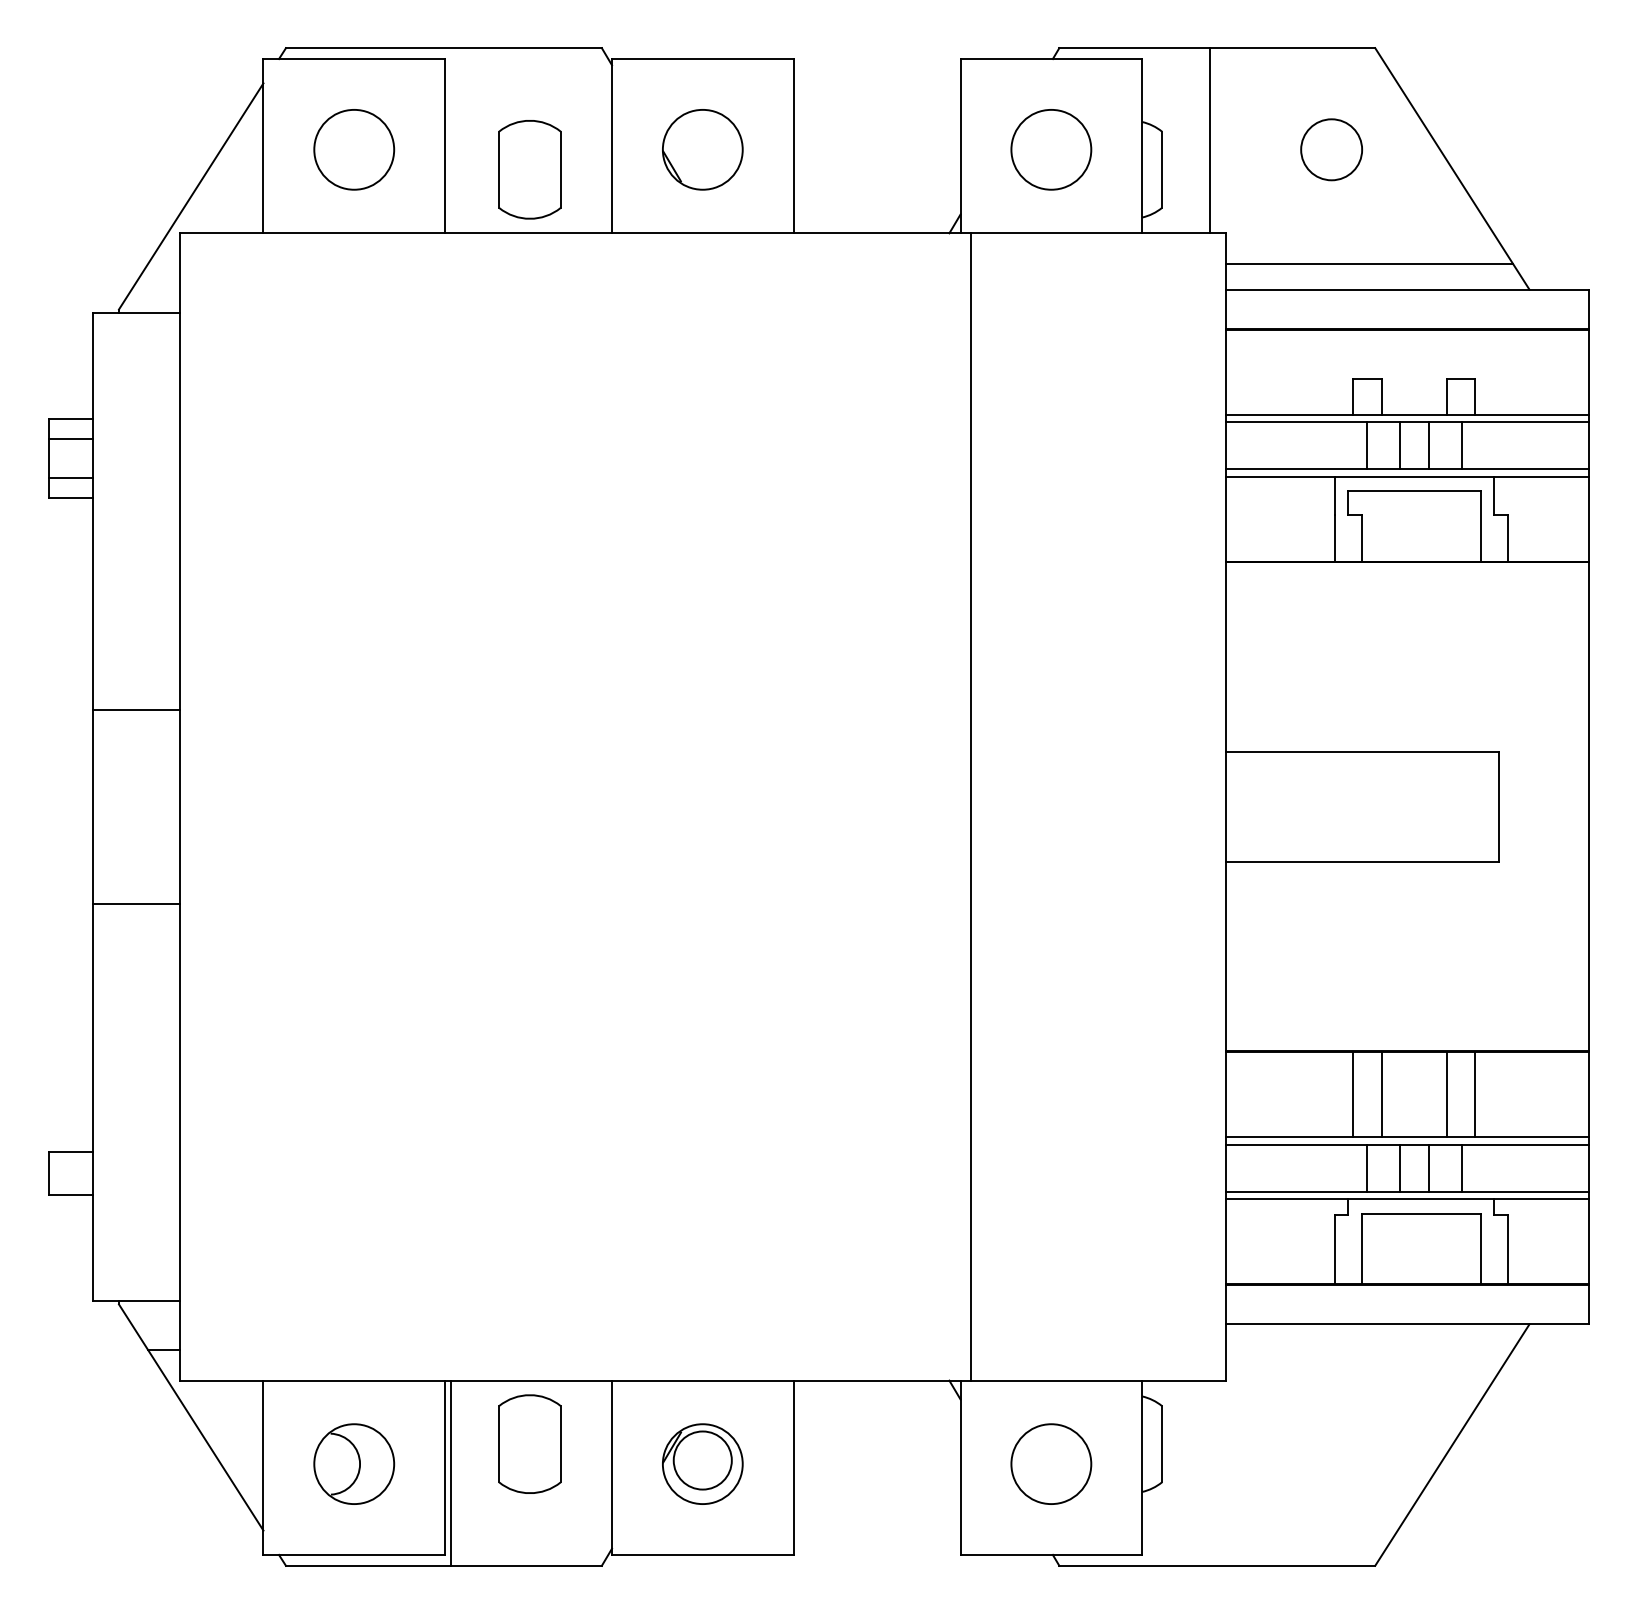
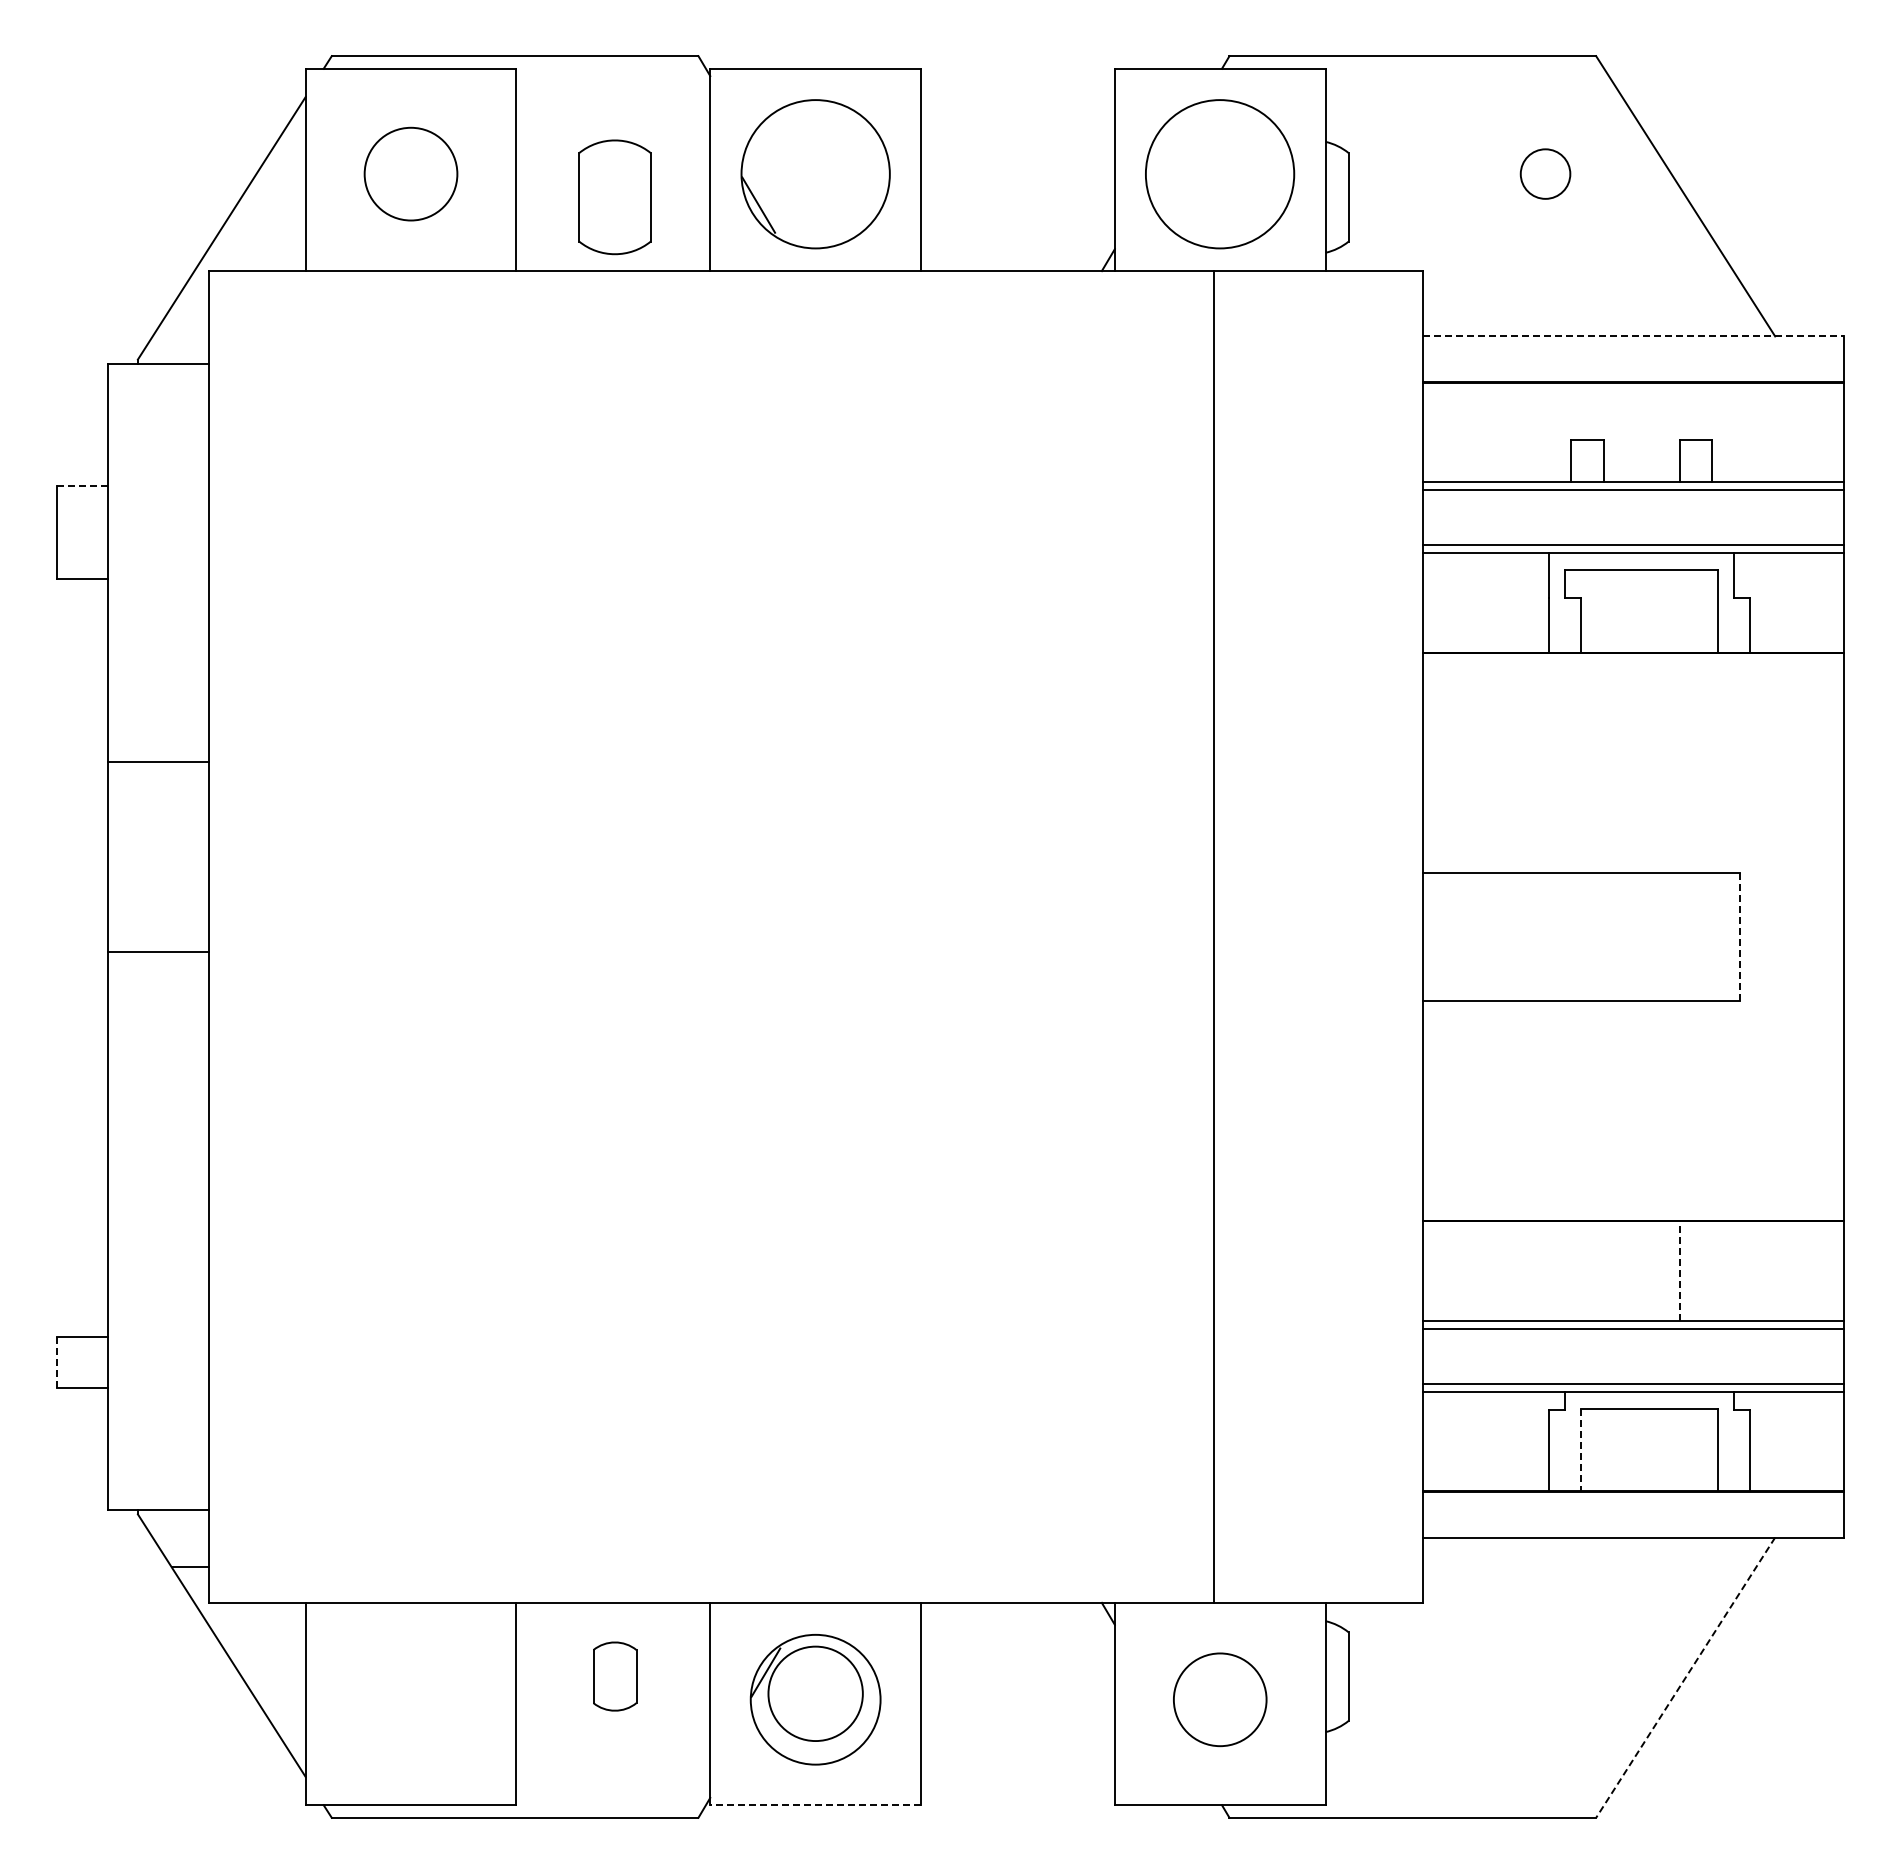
line: (1210, 140) -> (1404, 163), removed
part: (702, 149) -> (815, 173), size x1.6
circle: (1051, 149) -> (1220, 173), size x1.6
circle: (1331, 149) -> (1545, 173), size x0.7
line: (1369, 263) -> (1589, 306), removed
line: (1407, 289) -> (1633, 336), solid -> dashed
line: (71, 418) -> (82, 486), solid -> dashed
line: (71, 438) -> (82, 509), removed
line: (1366, 445) -> (1586, 517), removed
line: (1399, 445) -> (1624, 517), removed
line: (1428, 445) -> (1658, 517), removed
line: (1461, 445) -> (1696, 517), removed
line: (71, 478) -> (82, 555), removed
line: (135, 710) -> (157, 762), moved
line: (971, 806) -> (1213, 936), moved
line: (1499, 806) -> (1740, 936), solid -> dashed
line: (135, 903) -> (157, 951), moved
line: (1353, 1094) -> (1570, 1270), removed
line: (1381, 1094) -> (1603, 1270), removed
line: (1447, 1094) -> (1679, 1270), solid -> dashed
line: (1475, 1094) -> (1712, 1270), removed
line: (1366, 1167) -> (1586, 1355), removed
line: (1399, 1167) -> (1624, 1355), removed
line: (1428, 1167) -> (1658, 1355), removed
line: (1461, 1167) -> (1696, 1355), removed
line: (49, 1174) -> (57, 1363), solid -> dashed
line: (1361, 1249) -> (1580, 1450), solid -> dashed
part: (529, 1444) -> (614, 1676), size x0.6
line: (1452, 1445) -> (1685, 1678), solid -> dashed
part: (353, 1463) -> (410, 1699), removed
part: (702, 1463) -> (815, 1699), size x1.4
line: (451, 1472) -> (523, 1709), removed
line: (702, 1555) -> (815, 1805), solid -> dashed

